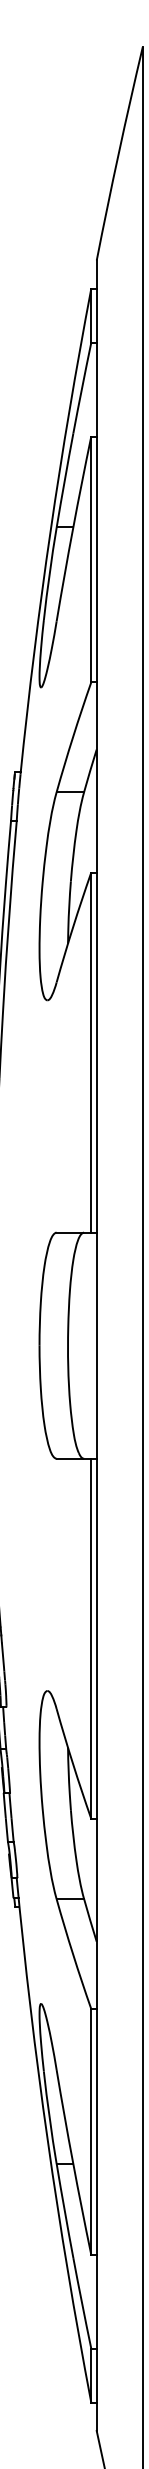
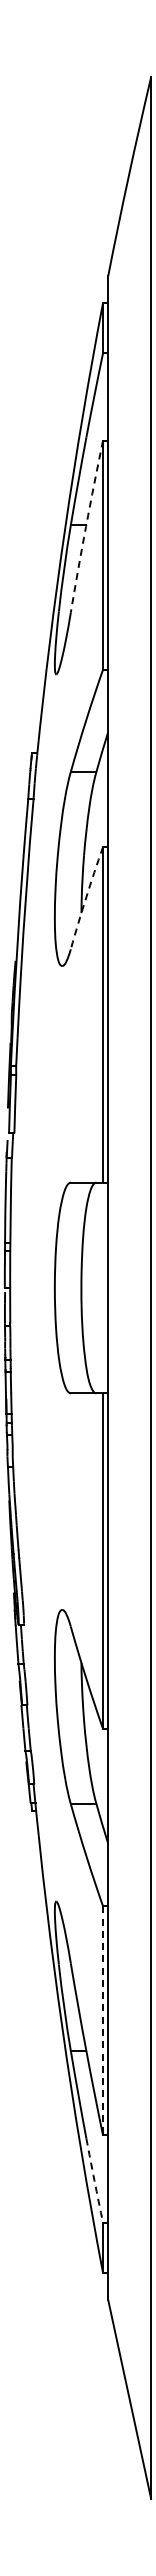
arc: (73, 528) -> (86, 526), solid -> dashed
arc: (73, 926) -> (86, 897), solid -> dashed
line: (91, 2131) -> (103, 2020), solid -> dashed
arc: (82, 2303) -> (94, 2180), solid -> dashed

